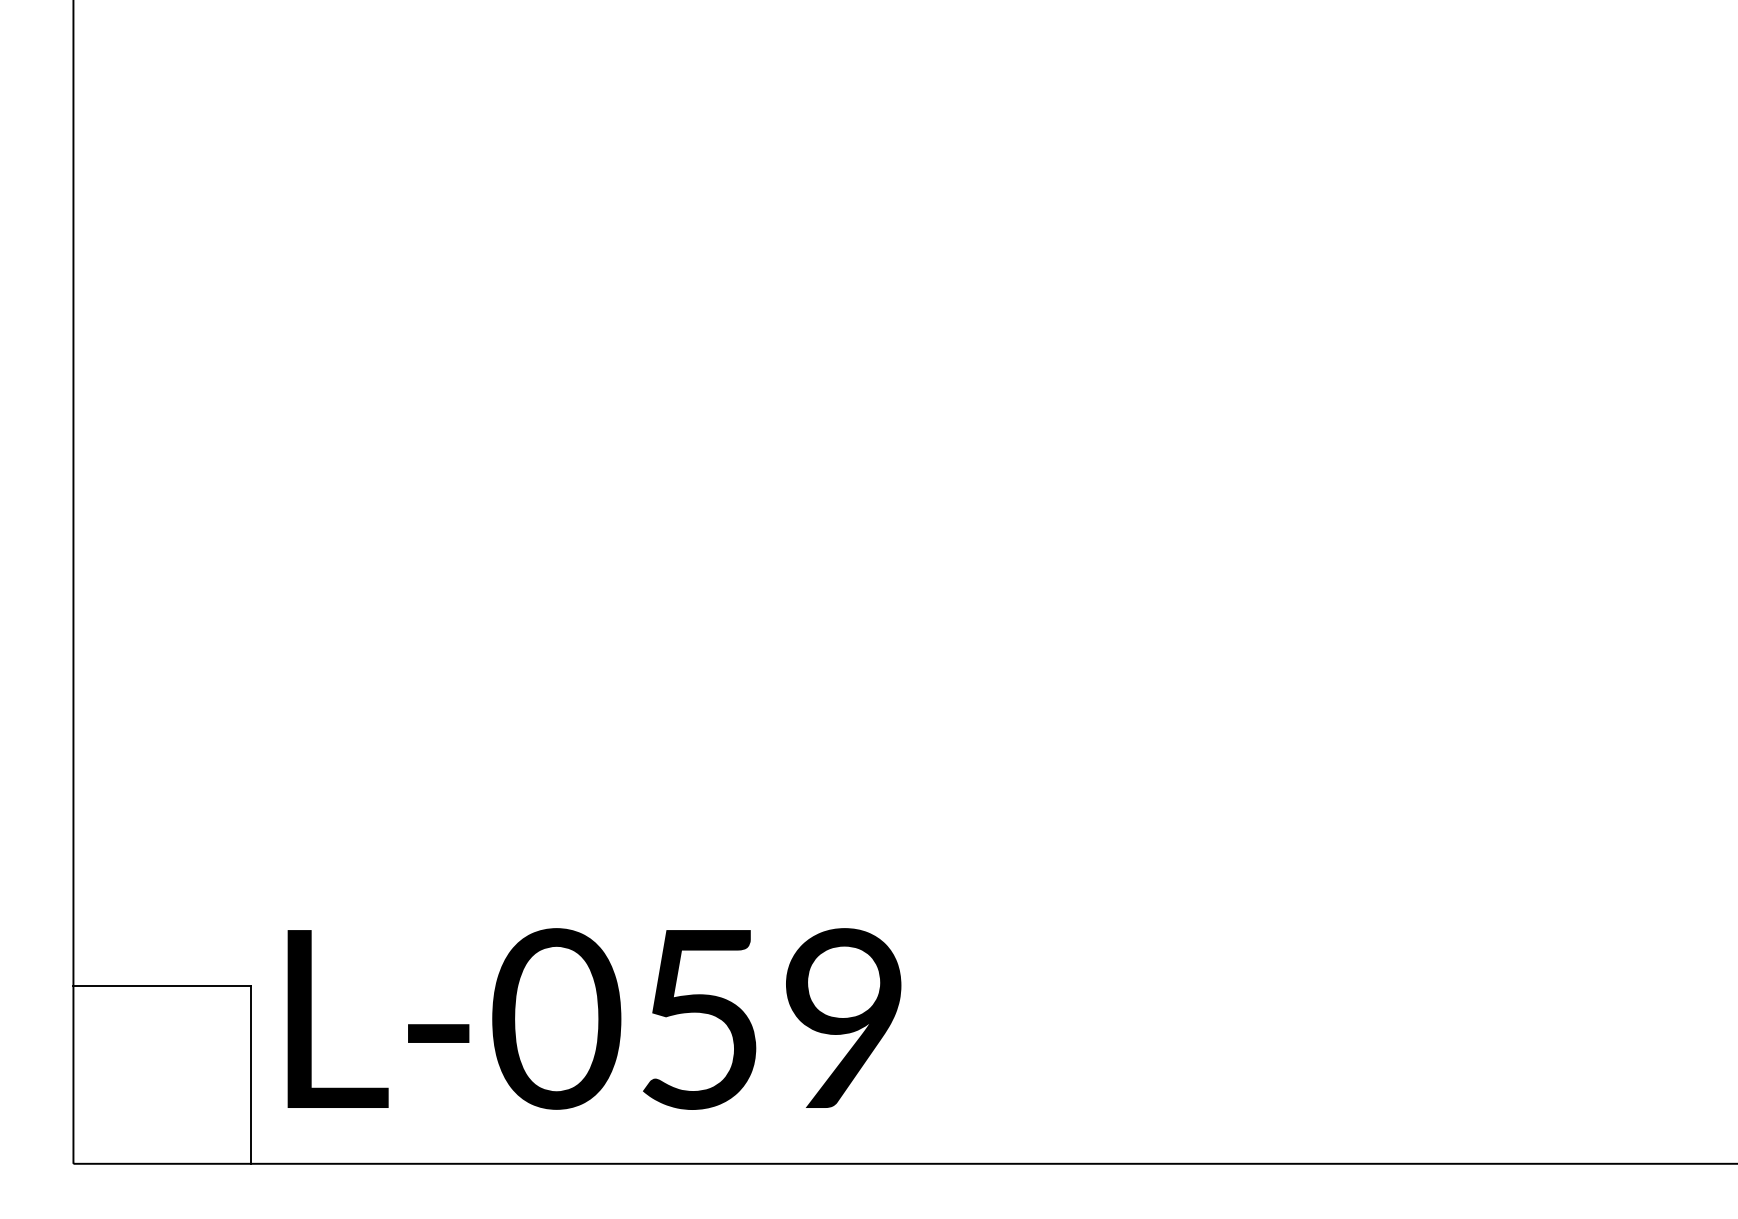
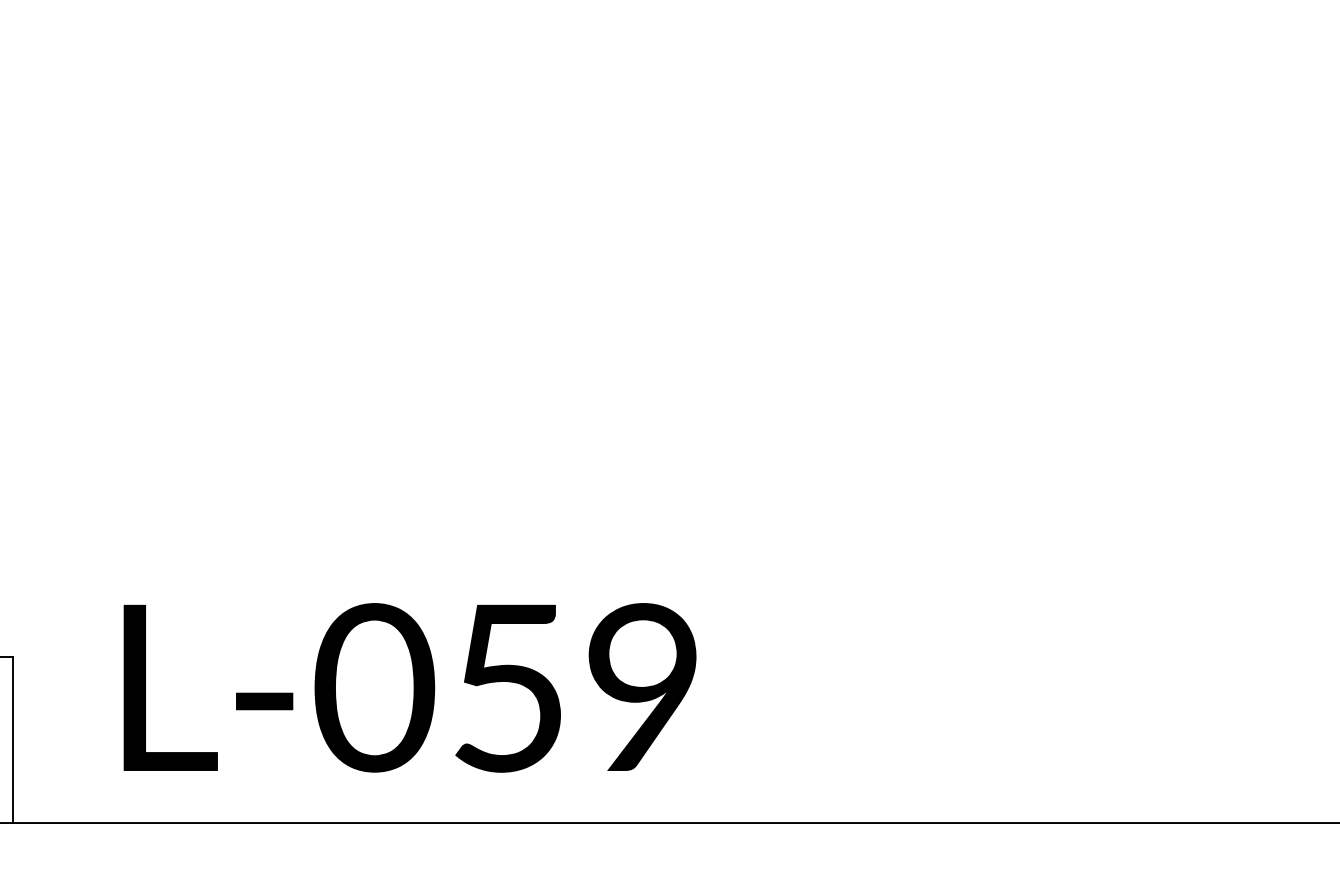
text: (594, 1018) -> (410, 687), moved

